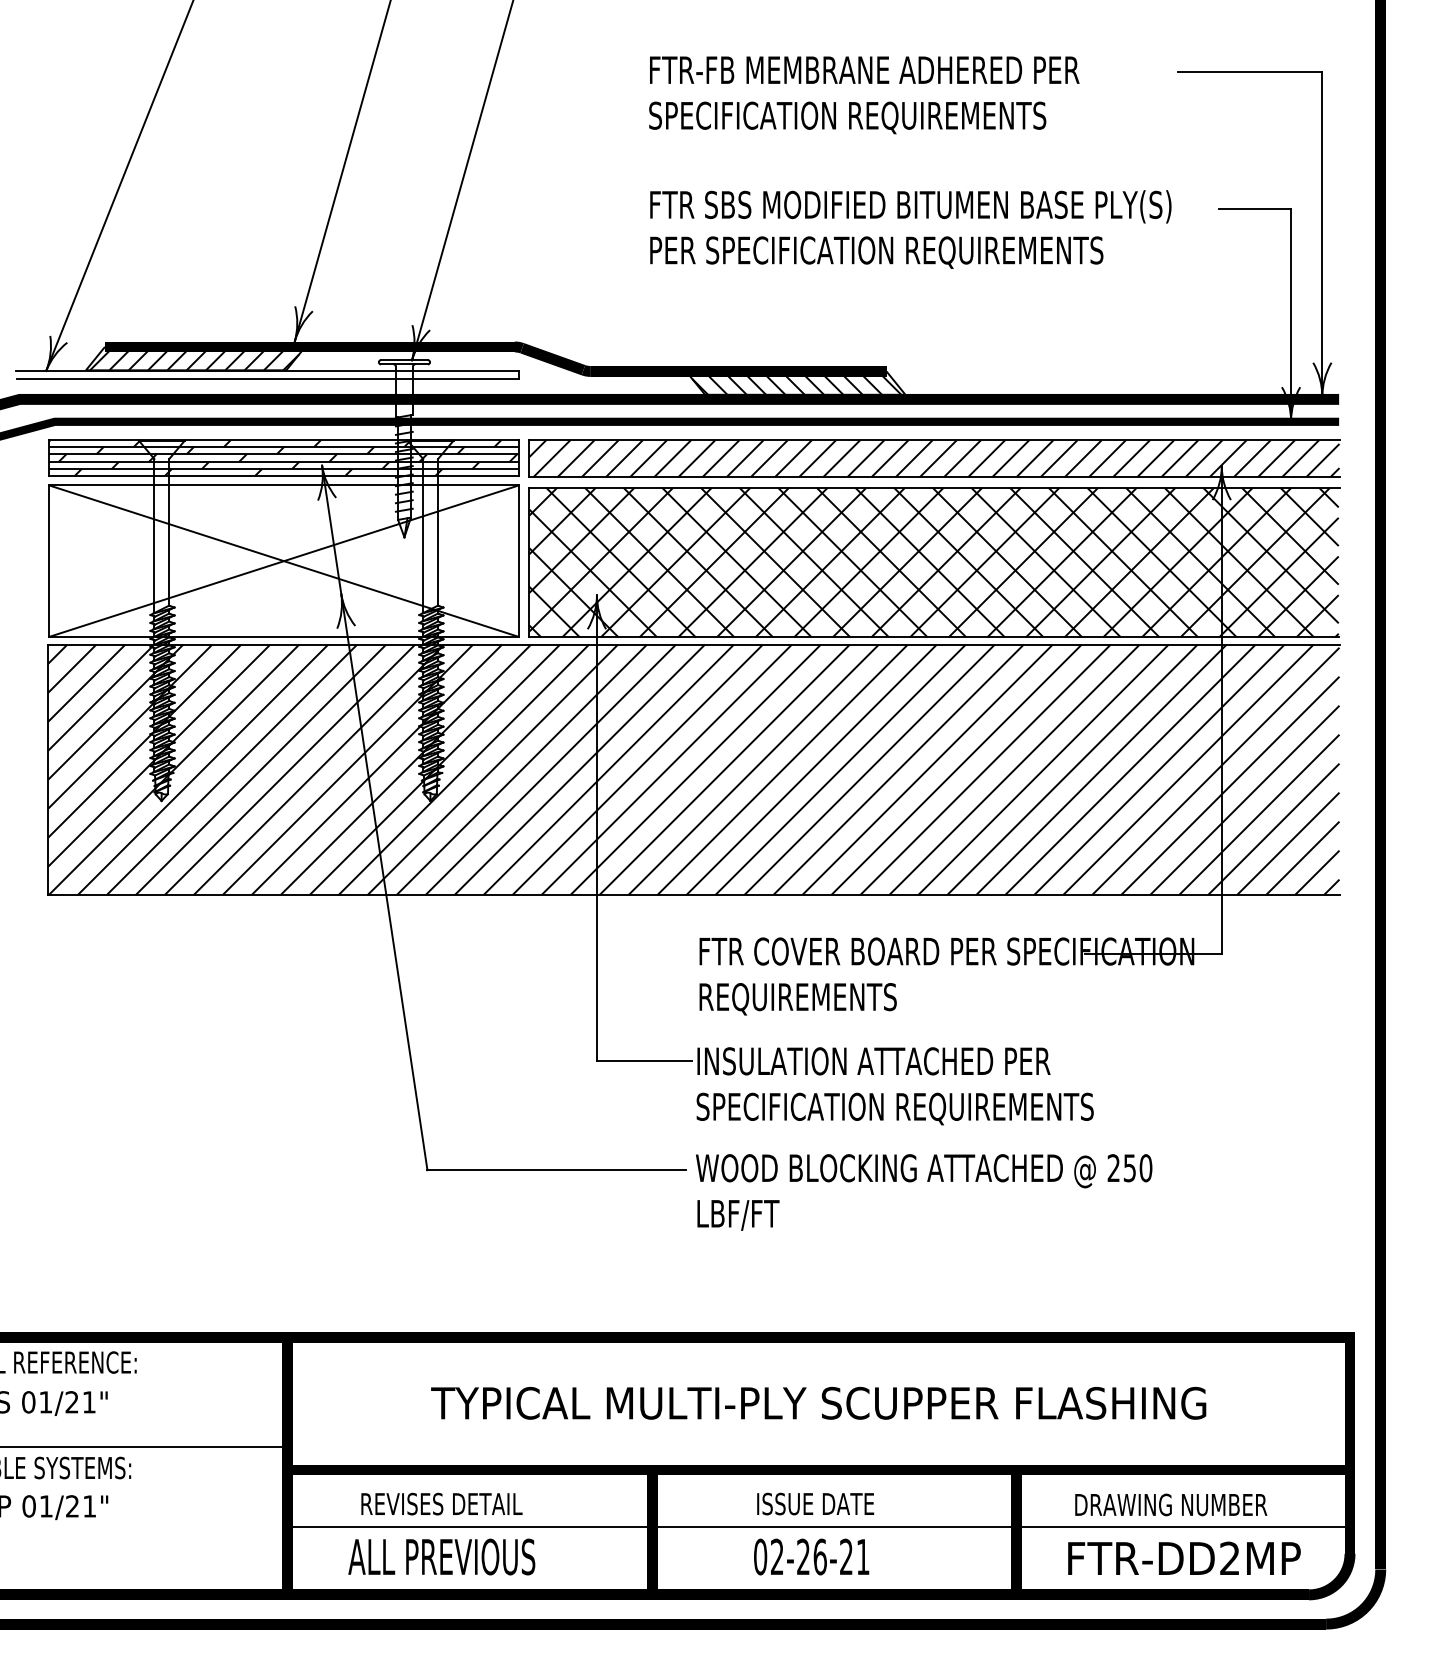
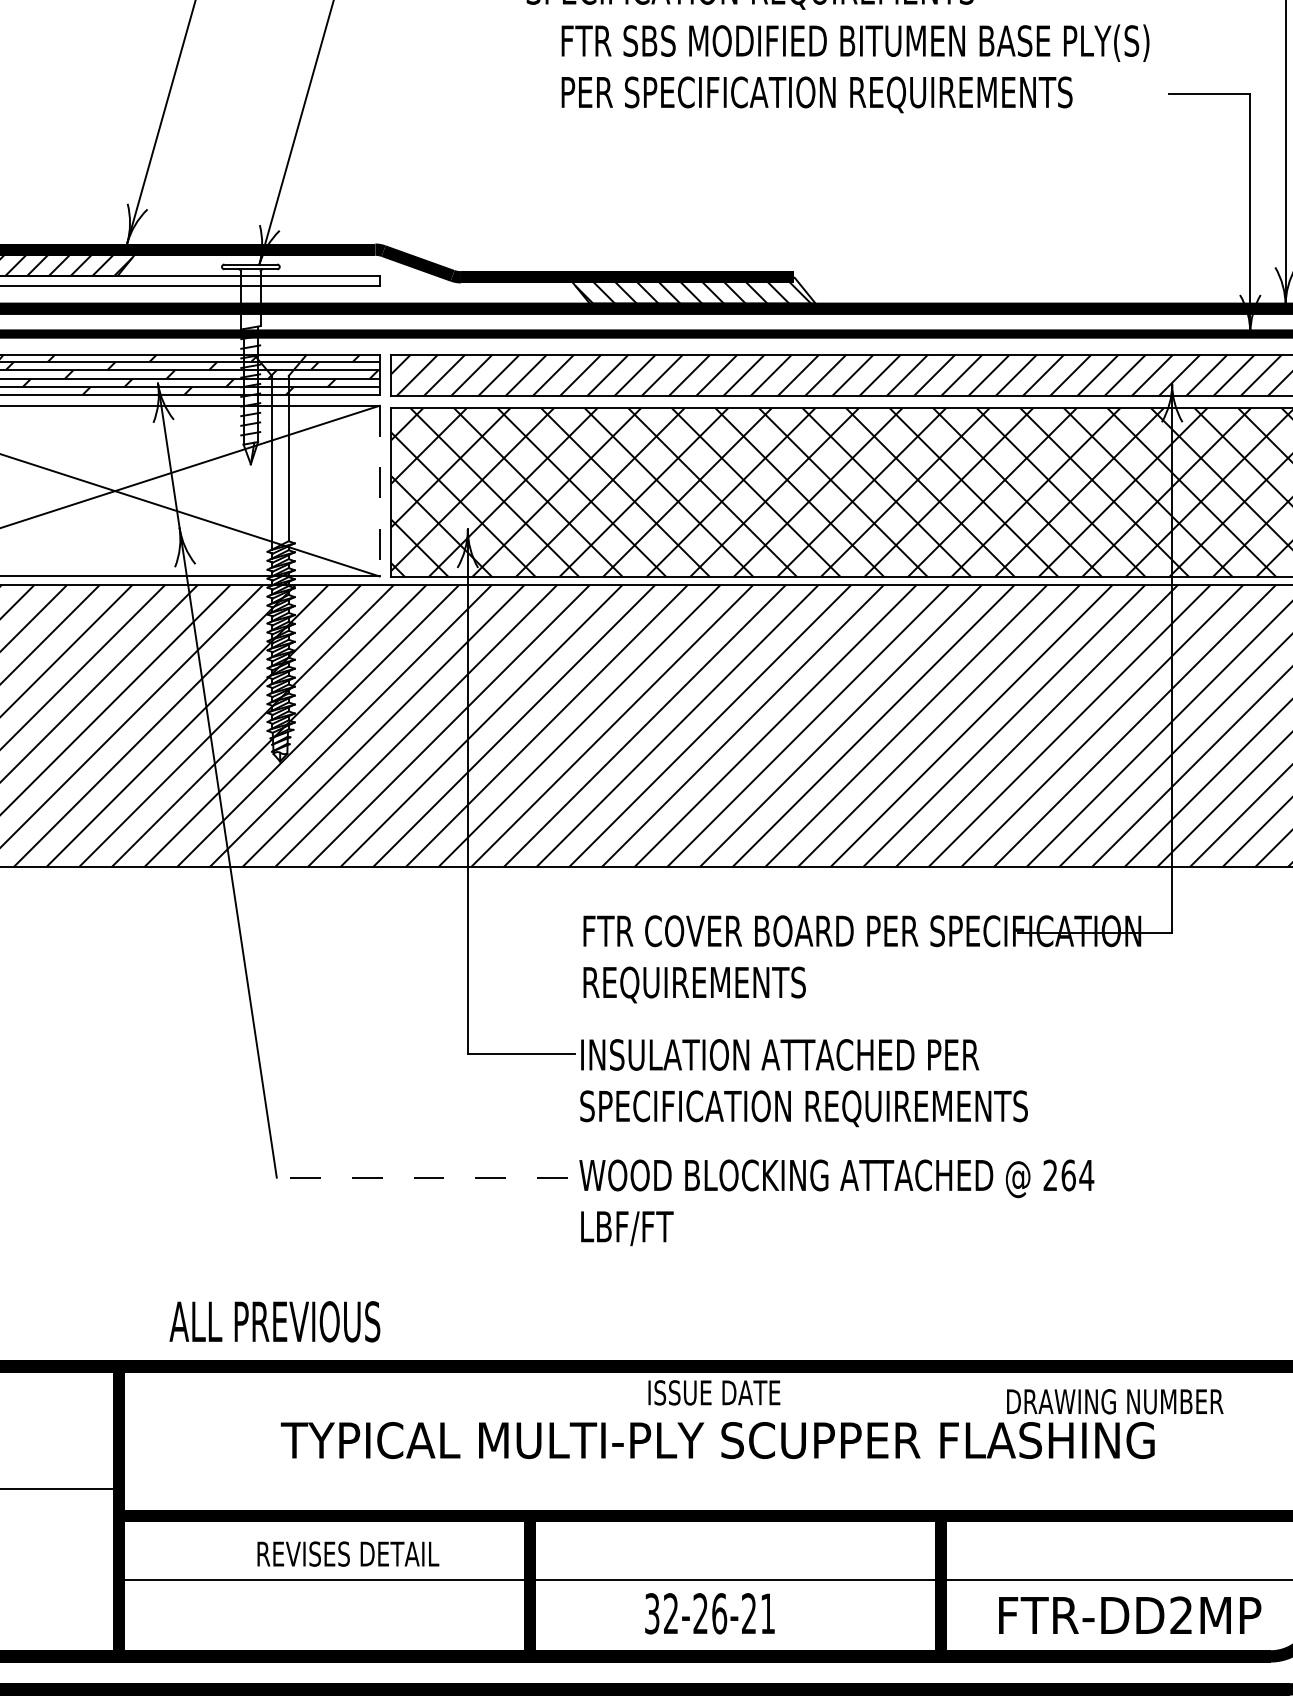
text: (910, 229) -> (855, 68), moved
line: (518, 561) -> (379, 491), solid -> dashed
text: (1137, 1168) -> (1077, 1175), 250 -> 264
line: (555, 1170) -> (421, 1178), solid -> dashed
text: (441, 1503) -> (347, 1553), moved
text: (815, 1503) -> (714, 1392), moved
text: (1171, 1504) -> (1115, 1401), moved
text: (441, 1556) -> (274, 1321), moved
text: (760, 1556) -> (652, 1613), 02-26-21 -> 32-26-21

